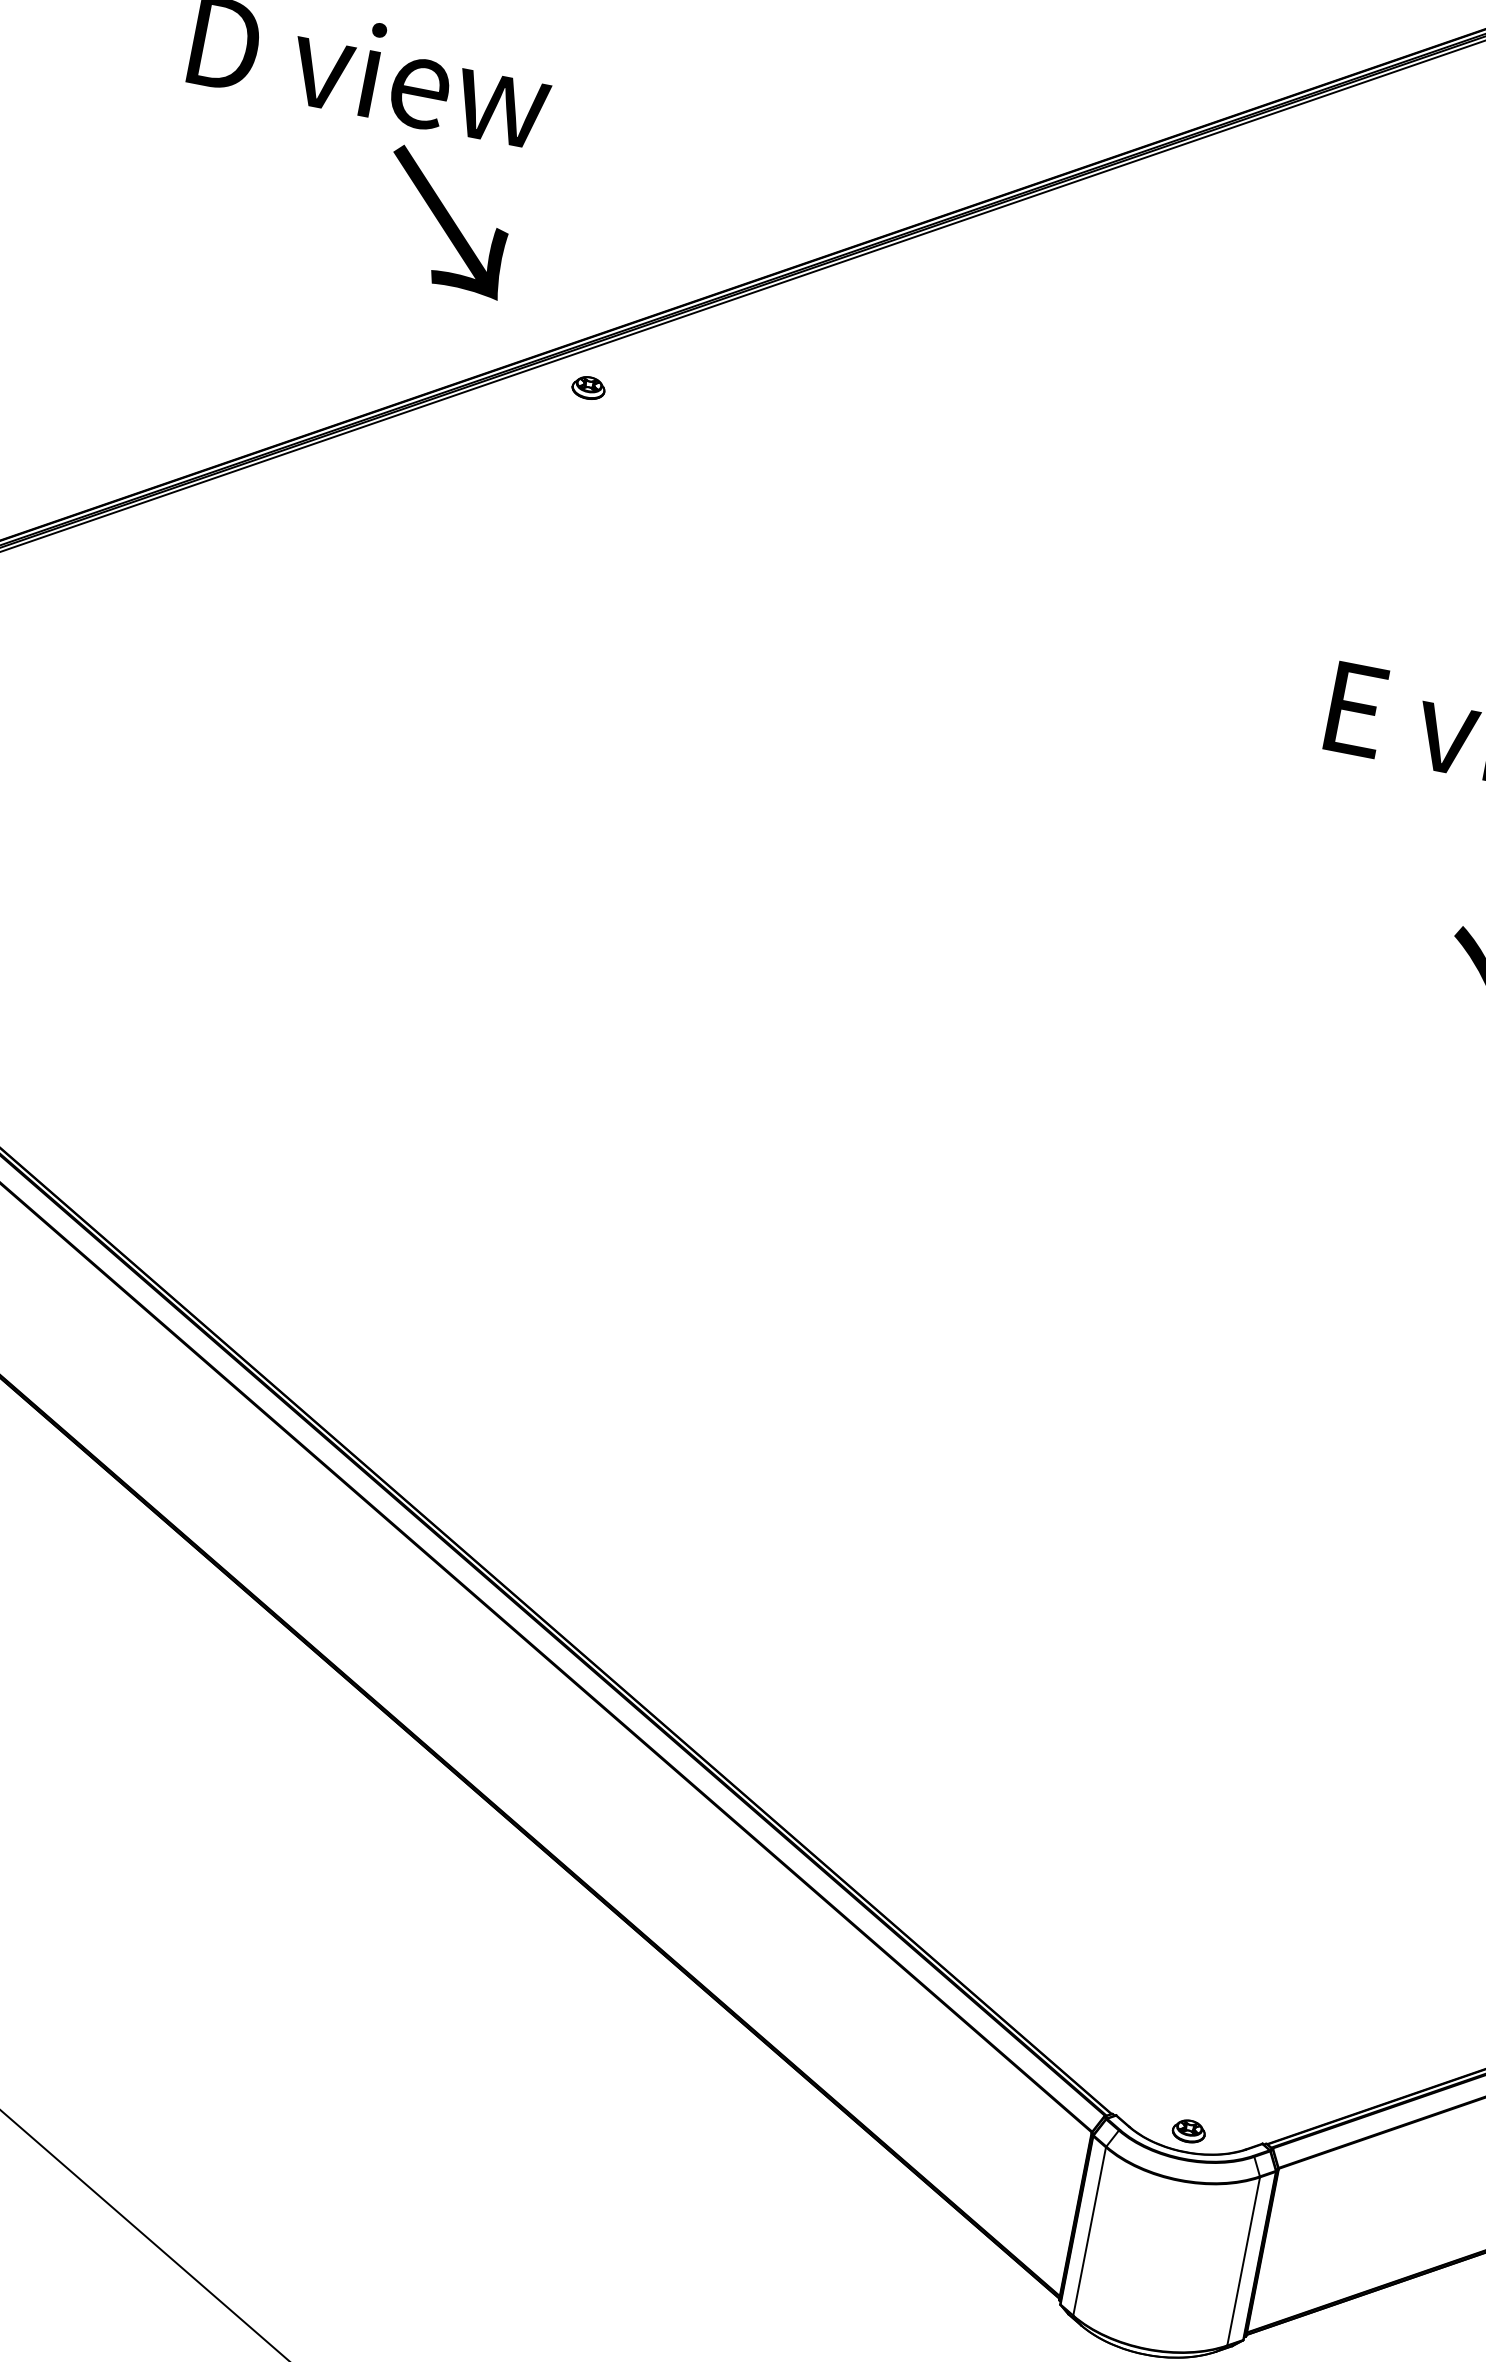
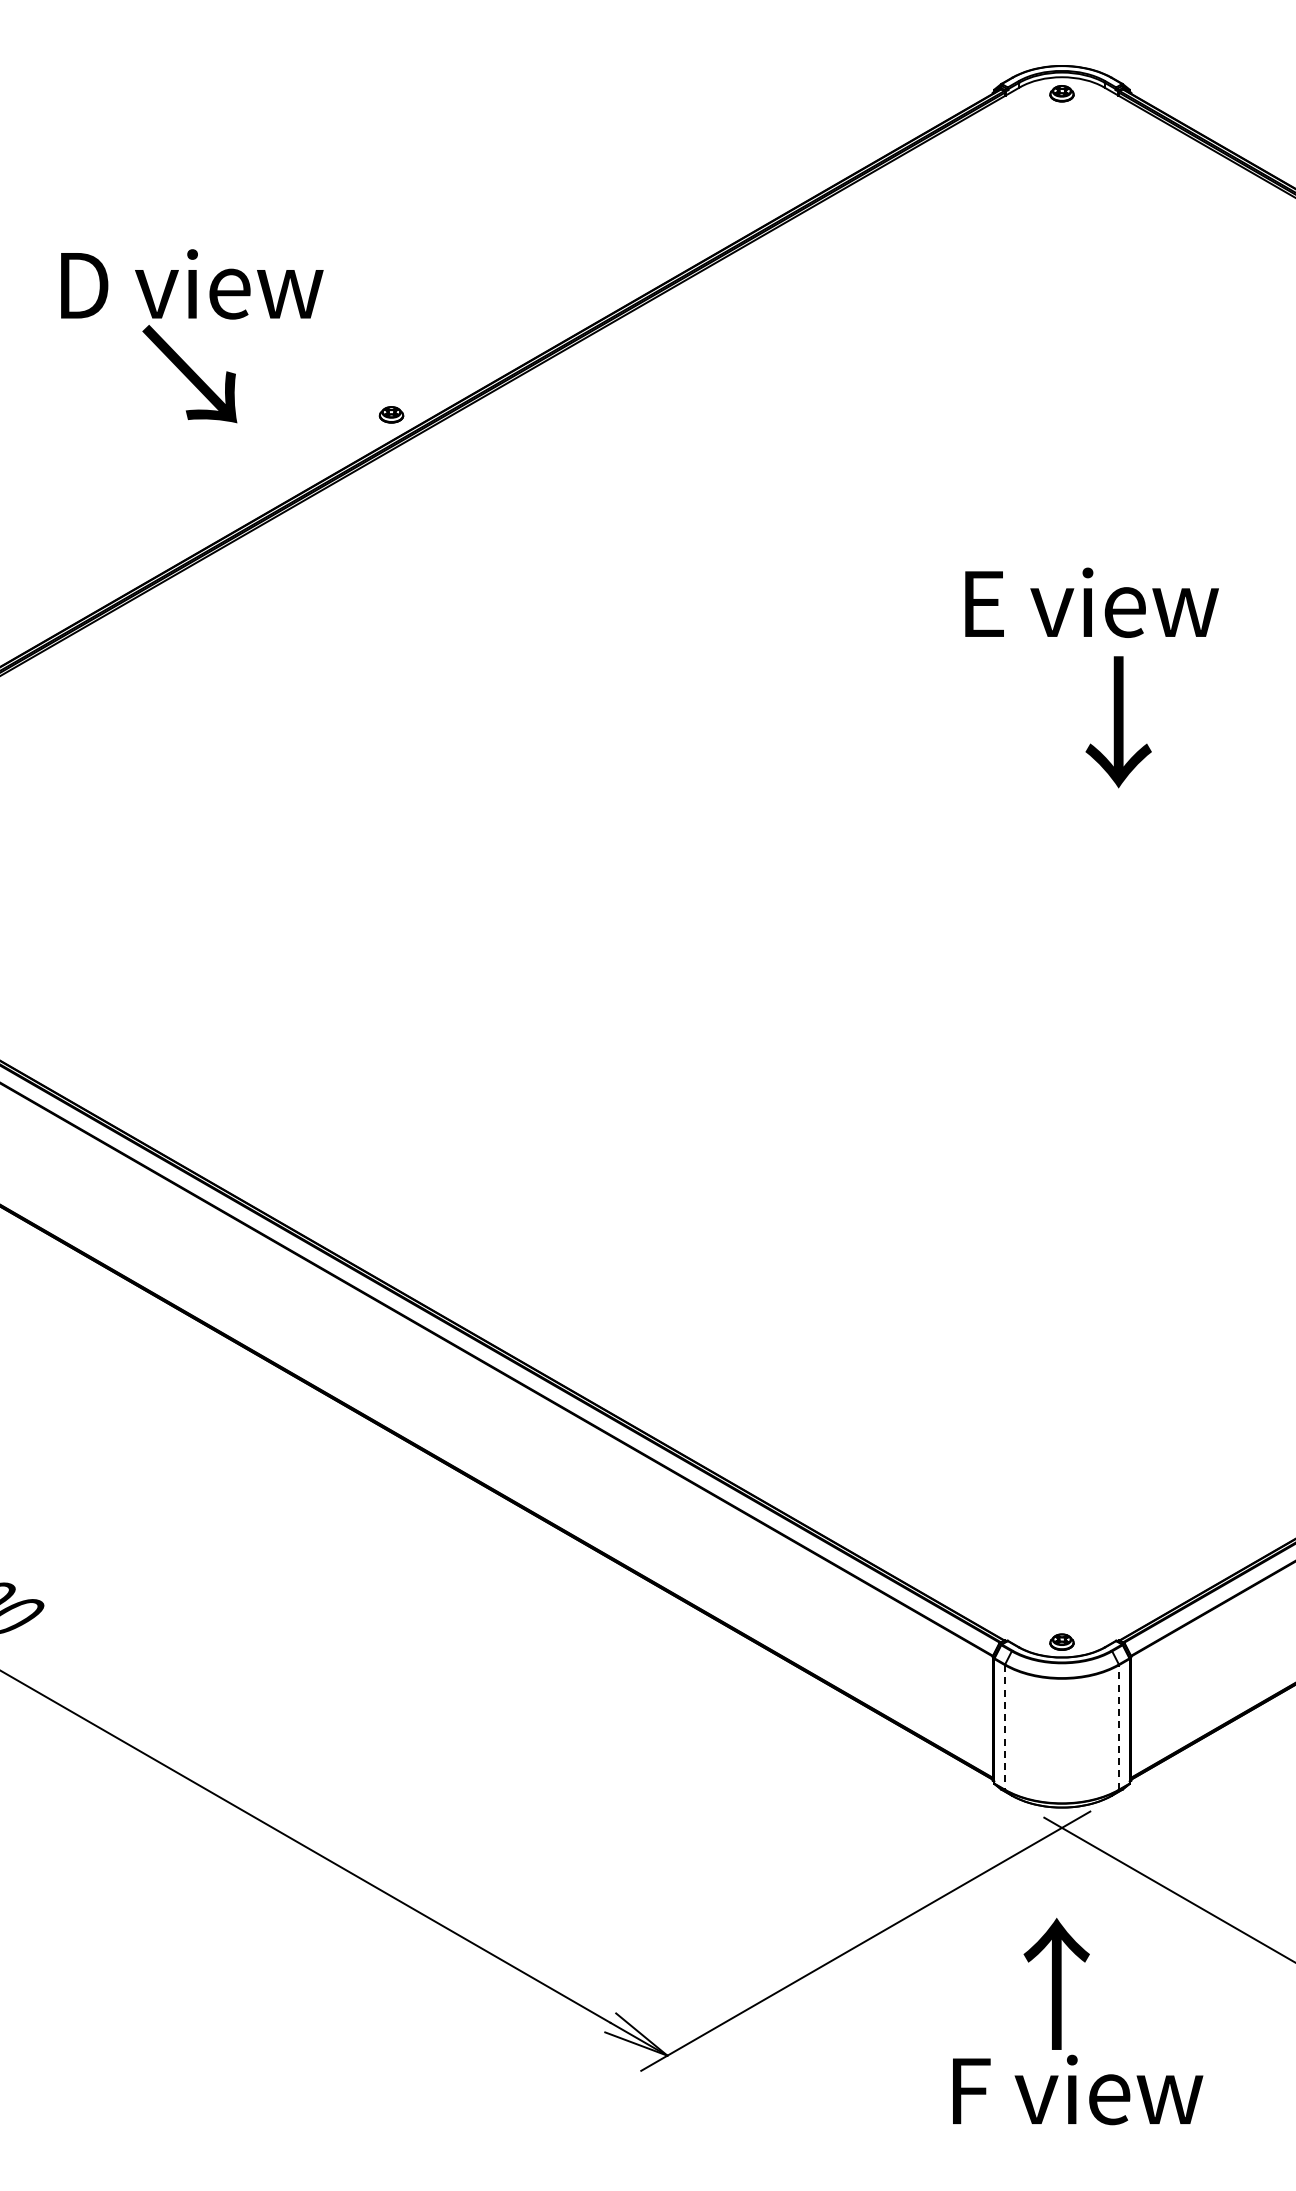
text: (445, 222) -> (189, 374), moved
part: (588, 387) -> (391, 414), moved
line: (1089, 2231) -> (1004, 1727), solid -> dashed
line: (1244, 2260) -> (1119, 1726), solid -> dashed

